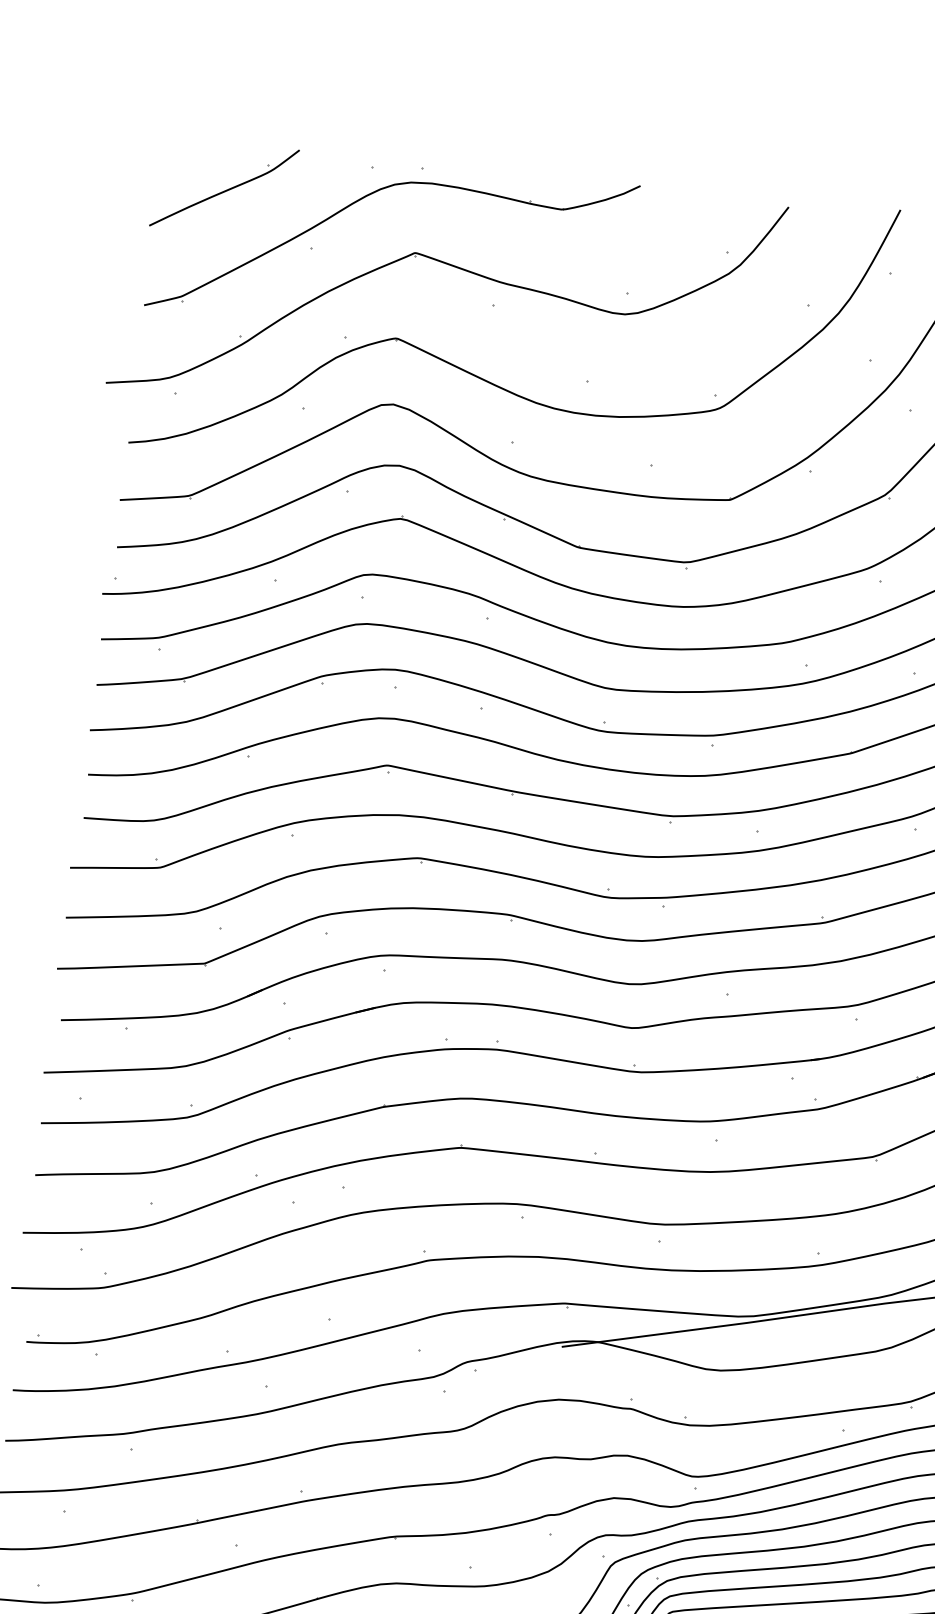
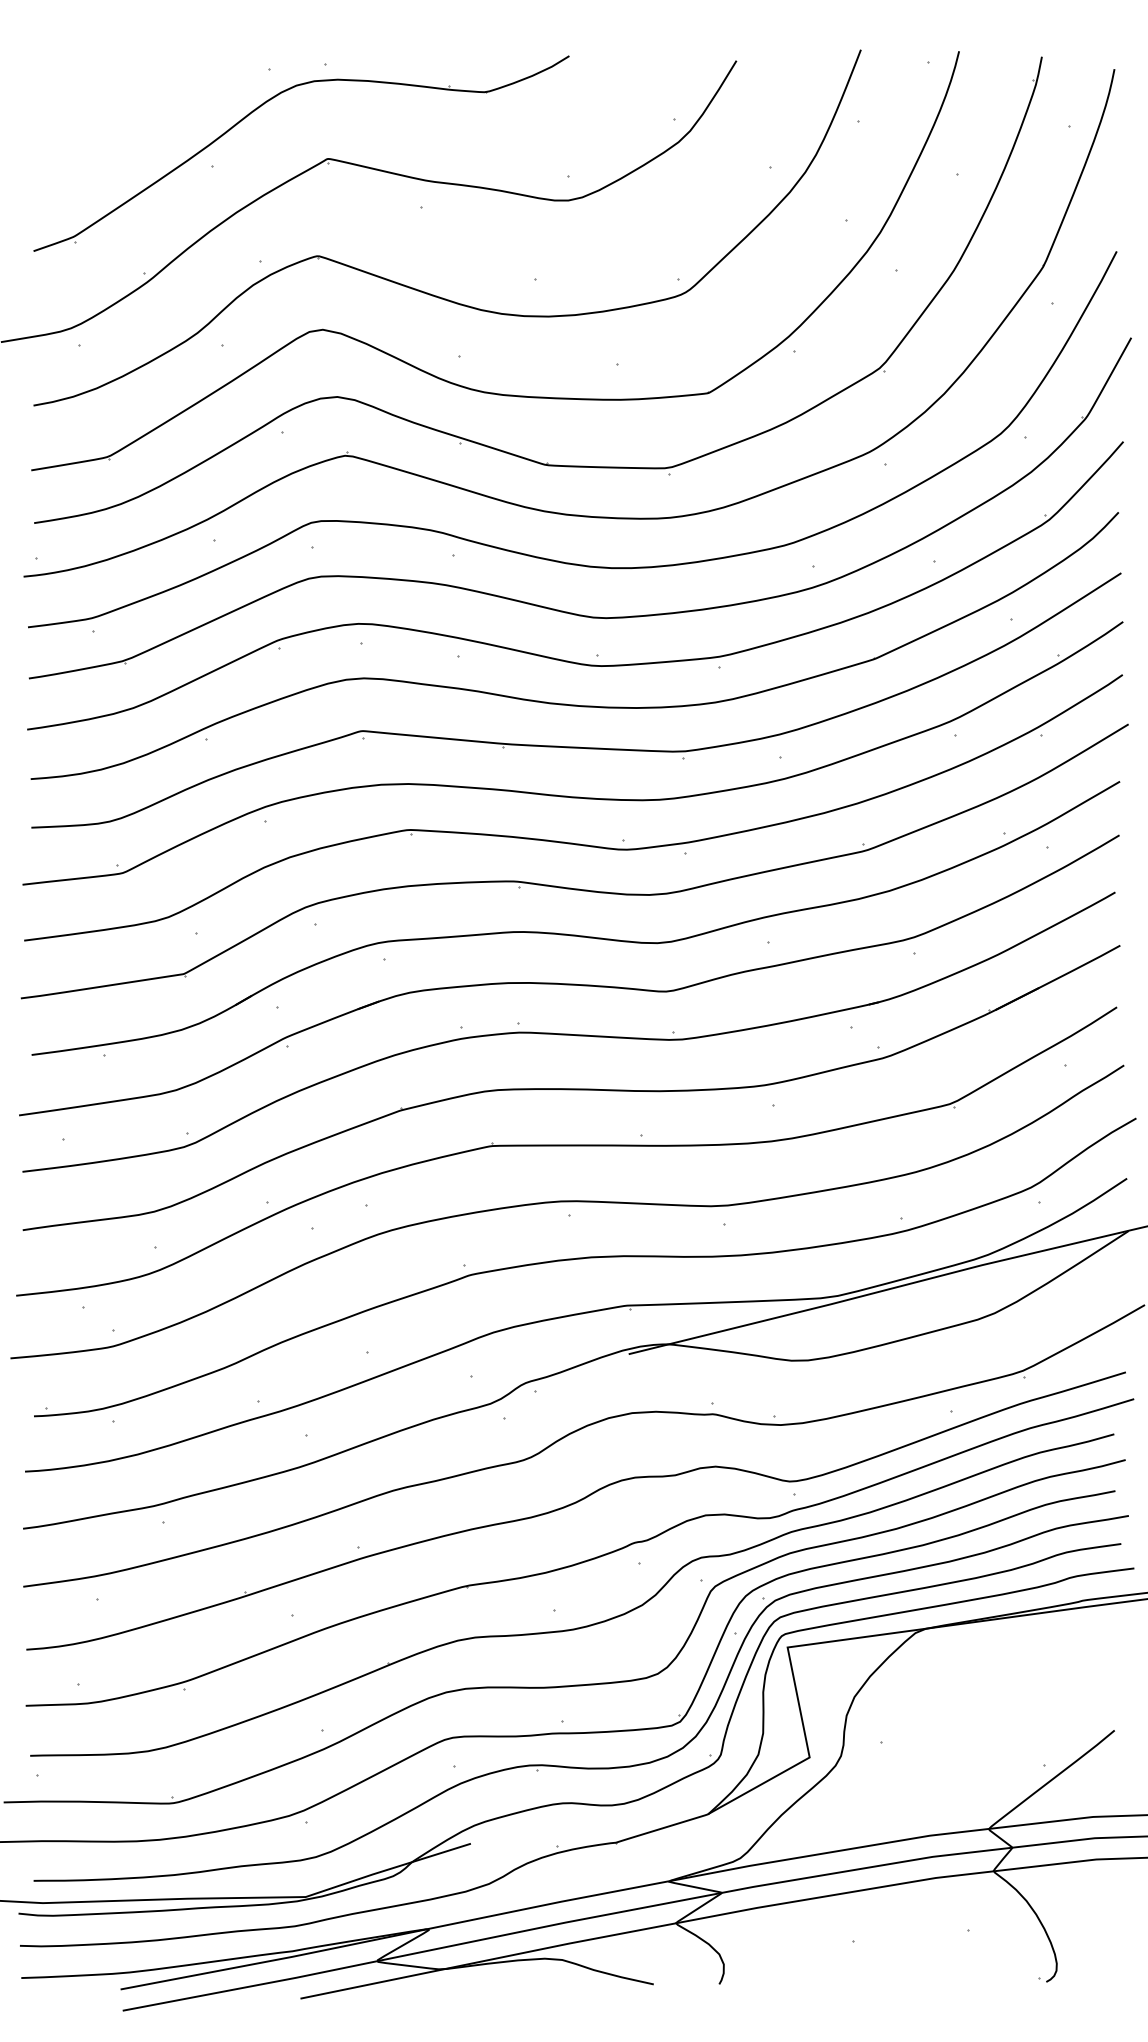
part: (224, 187) -> (107, 110), removed

